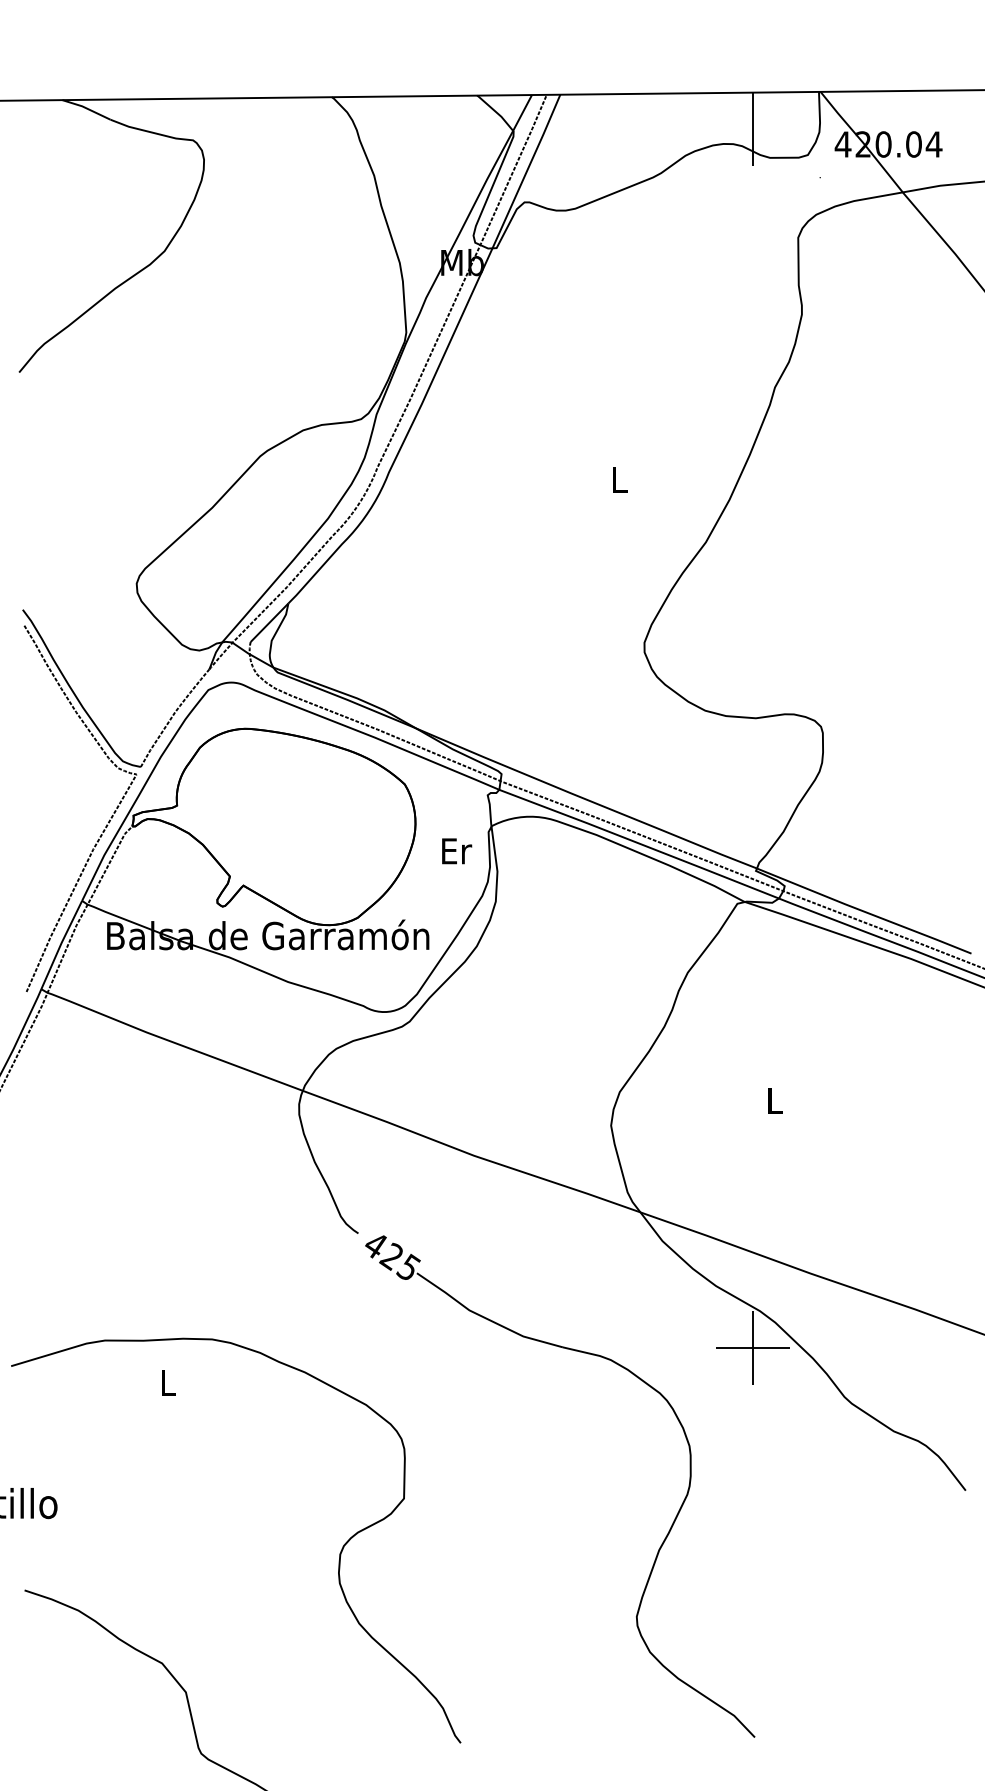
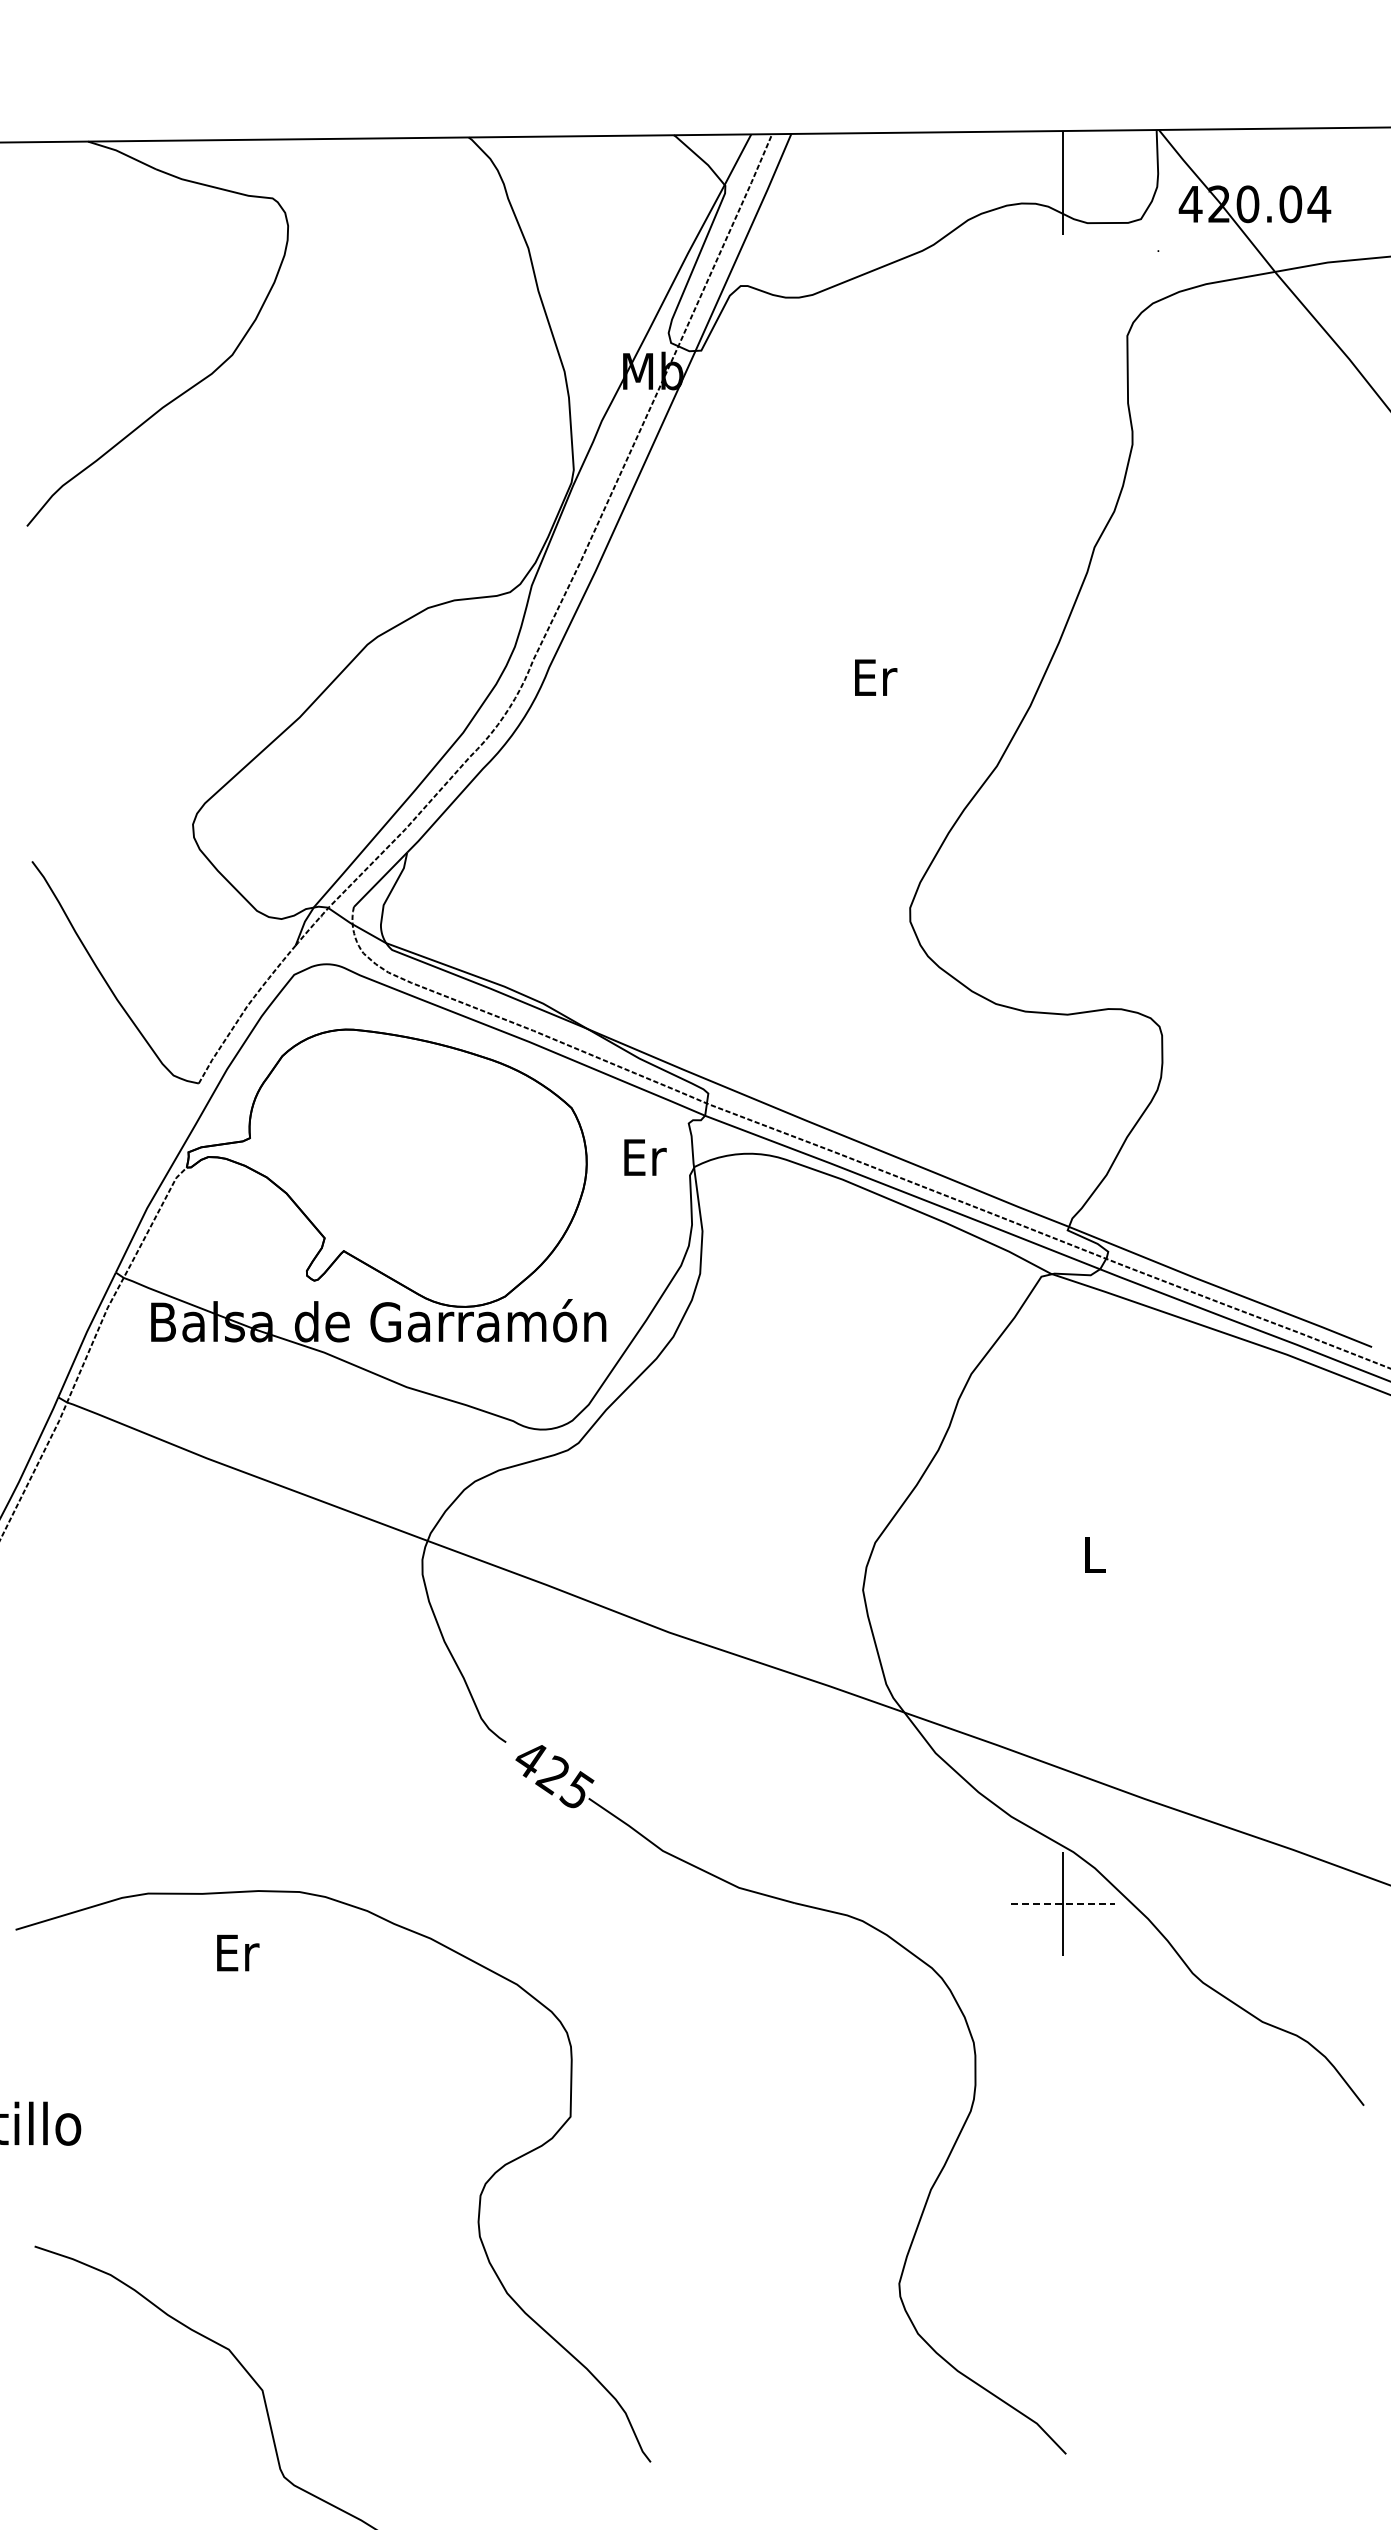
text: (620, 479) -> (876, 677), L -> Er
curve: (108, 822) -> (152, 1161), removed
text: (457, 851) -> (645, 1157), moved
line: (753, 1348) -> (1063, 1904), solid -> dashed
text: (168, 1382) -> (238, 1952), L -> Er

